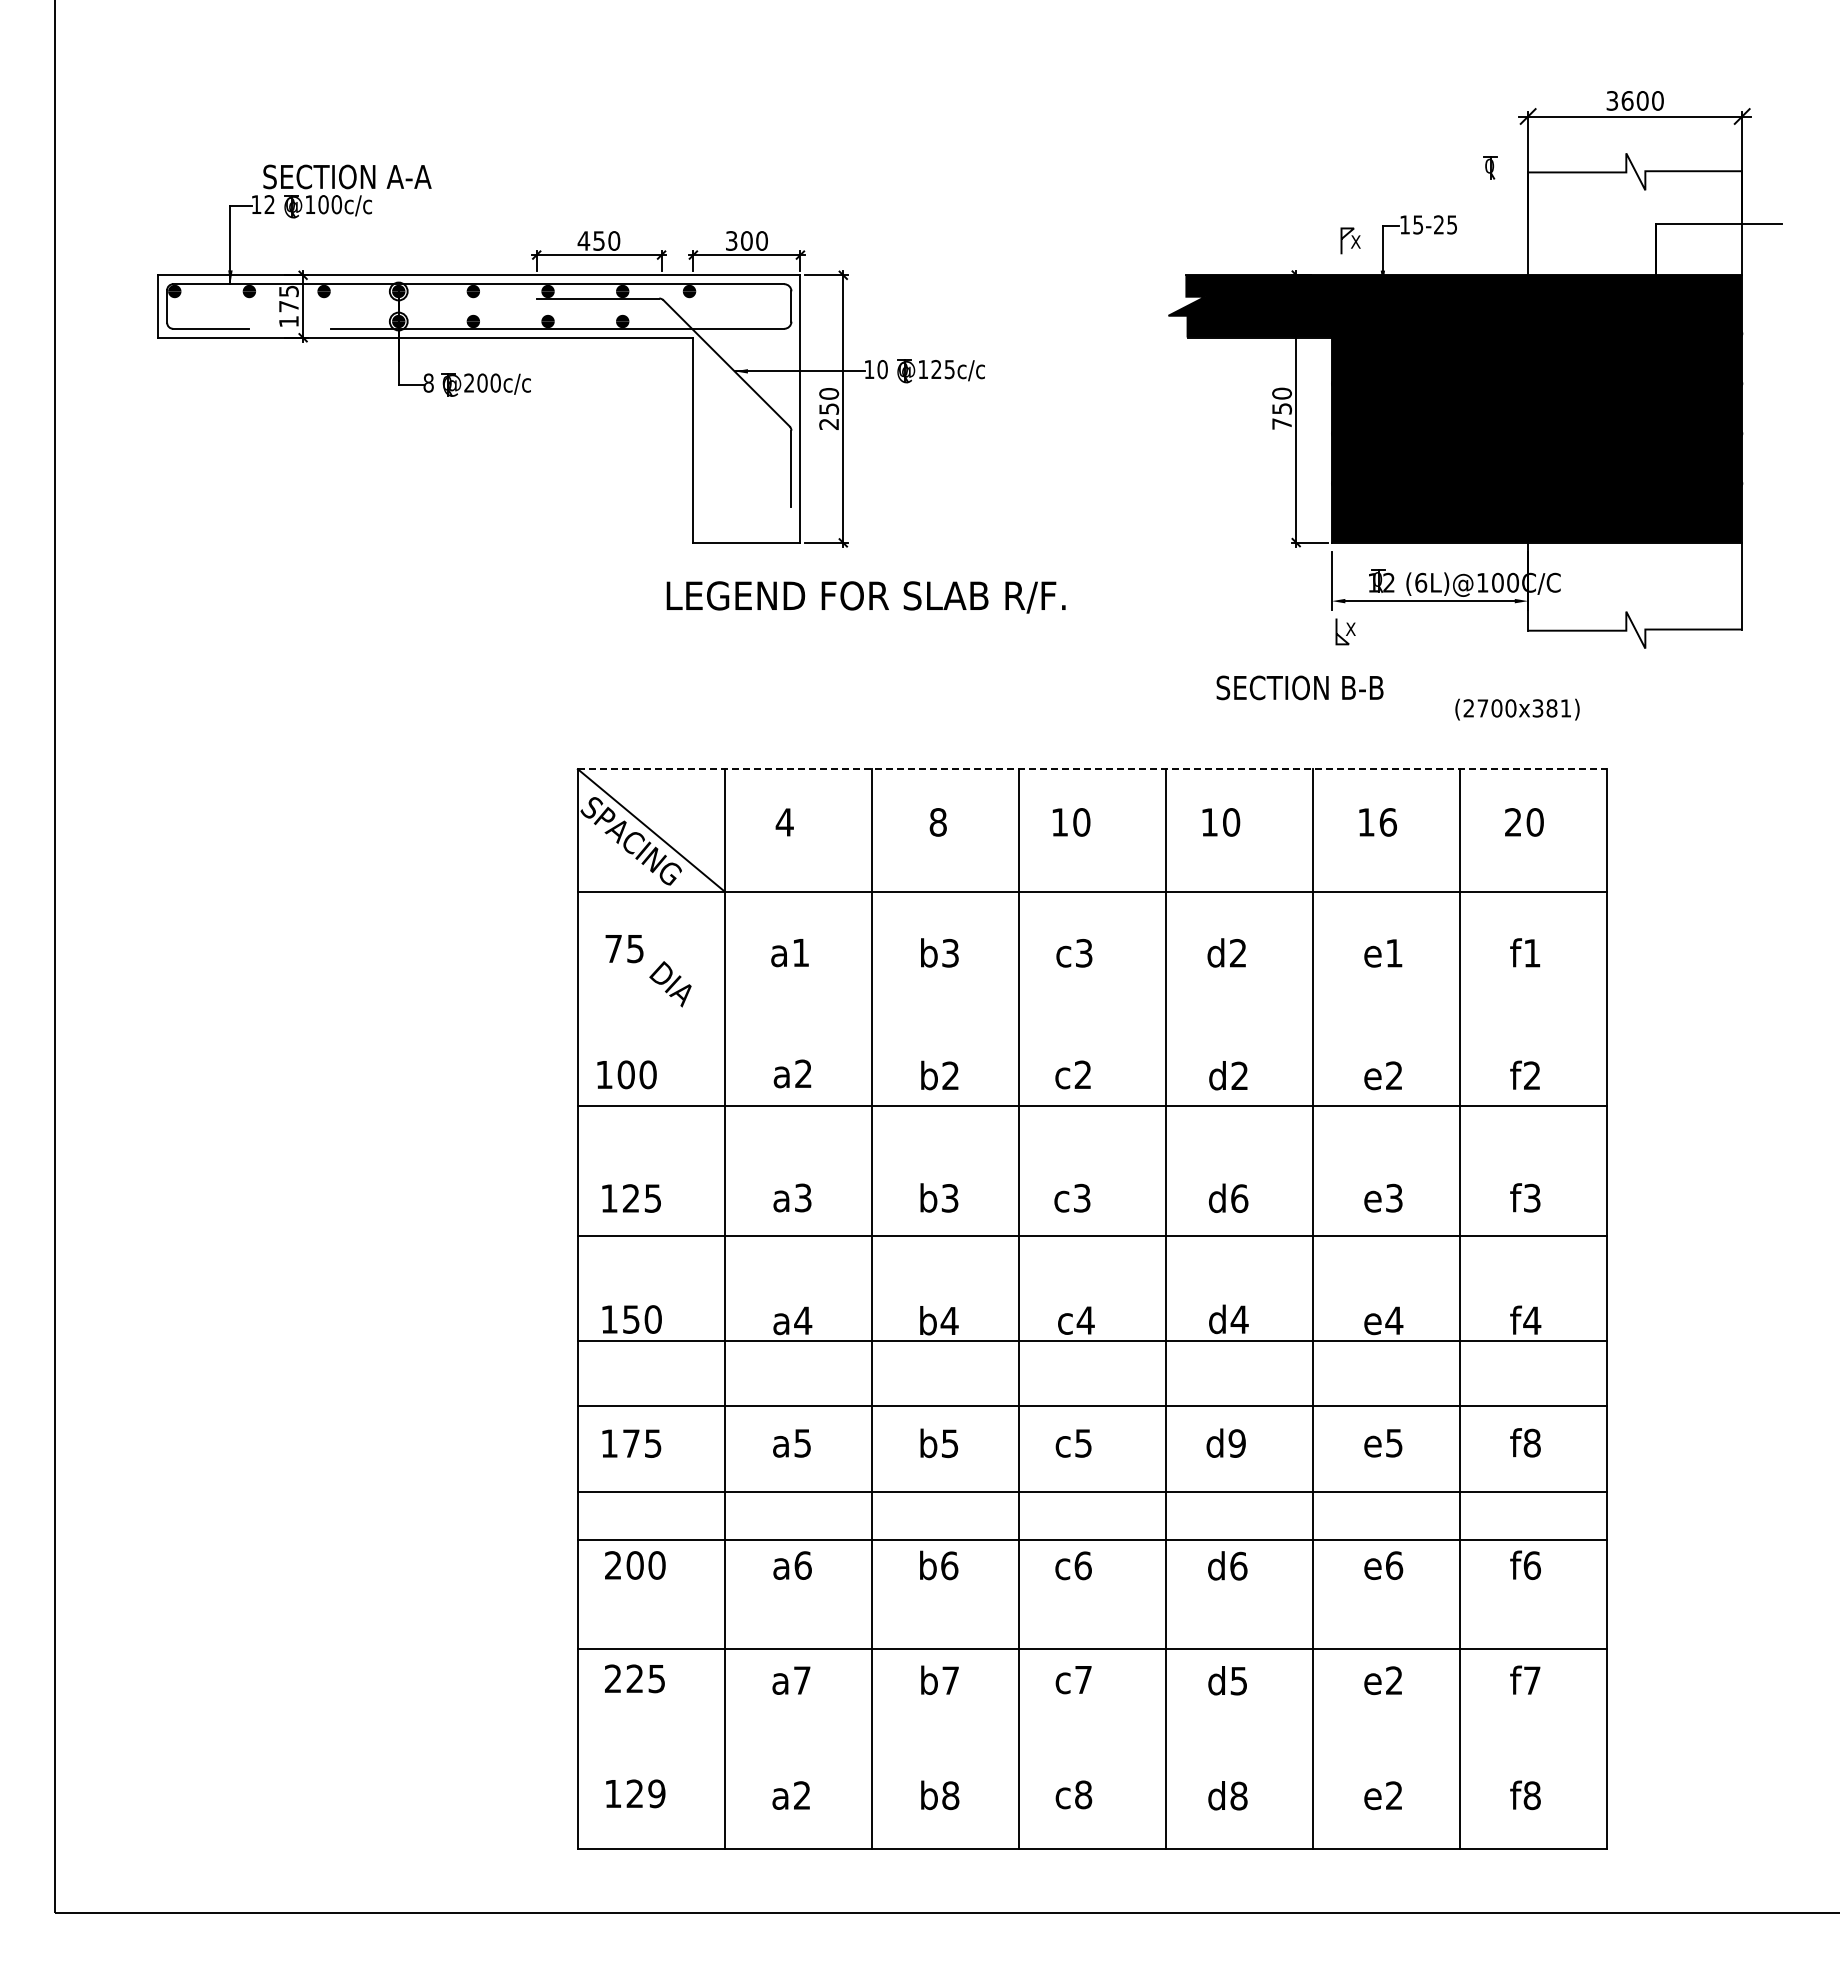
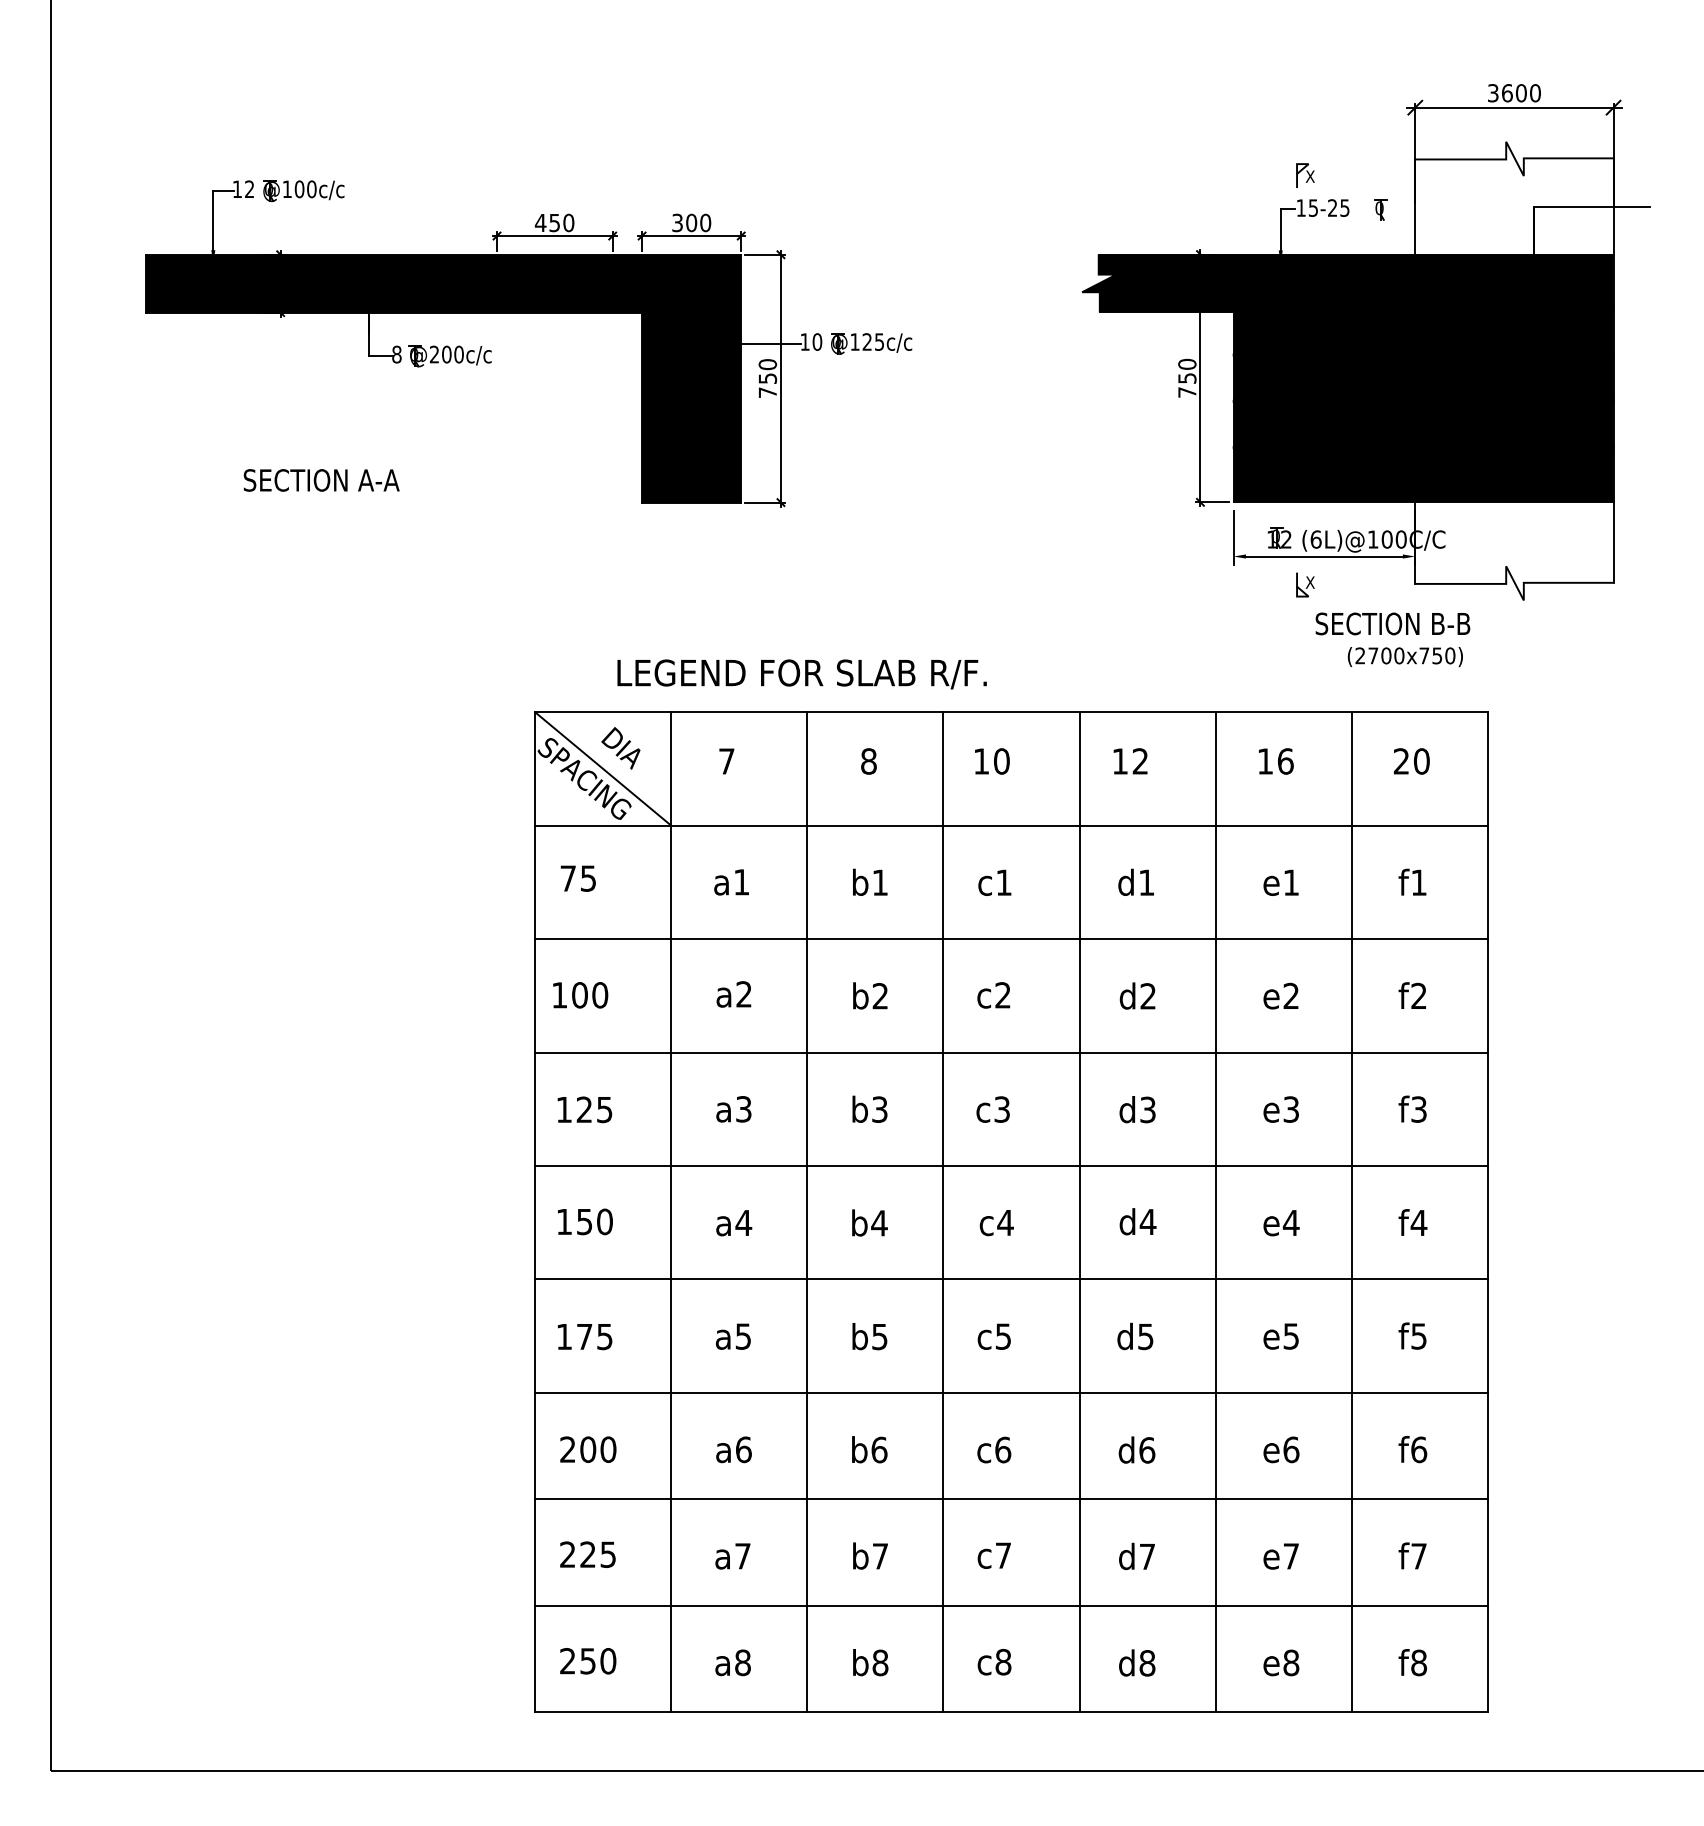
part: (1490, 167) -> (1380, 209), moved
text: (347, 176) -> (321, 480), moved
part: (1350, 240) -> (1305, 175), moved
fill: (479, 408) -> (444, 378), added
text: (828, 424) -> (767, 392), 250 -> 750
text: (865, 597) -> (801, 674), moved
part: (1345, 631) -> (1305, 584), moved
text: (1299, 687) -> (1392, 623), moved
text: (1551, 708) -> (1436, 655), (2700x381) -> (2700x750)
line: (1092, 769) -> (1011, 712), dashed -> solid
text: (784, 822) -> (726, 761), 4 -> 7
text: (1231, 822) -> (1140, 761), 10 -> 12
text: (950, 952) -> (880, 881), b3 -> b1
text: (1084, 952) -> (1004, 881), c3 -> c1
text: (1238, 953) -> (1146, 882), d2 -> d1
text: (670, 984) -> (620, 748), moved
line: (1091, 1106) -> (1010, 939), moved
text: (1239, 1198) -> (1147, 1109), d6 -> d3
line: (1091, 1235) -> (1010, 1052), moved
line: (1091, 1341) -> (1010, 1166), moved
line: (1091, 1406) -> (1010, 1393), moved
text: (1531, 1442) -> (1418, 1335), f8 -> f5
text: (1236, 1443) -> (1145, 1336), d9 -> d5
line: (1091, 1491) -> (1010, 1279), moved
line: (1091, 1540) -> (1010, 1499), moved
line: (1091, 1649) -> (1010, 1606), moved
text: (1394, 1680) -> (1291, 1556), e2 -> e7
text: (1238, 1681) -> (1146, 1557), d5 -> d7
text: (635, 1793) -> (588, 1660), 129 -> 250
text: (801, 1795) -> (742, 1662), a2 -> a8
text: (1393, 1795) -> (1290, 1662), e2 -> e8

